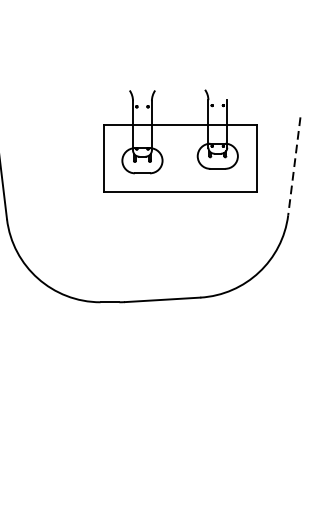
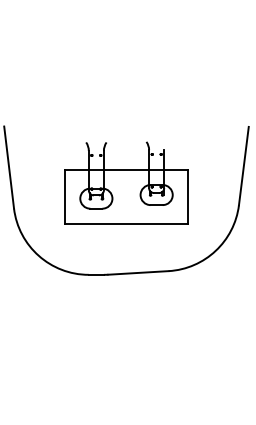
part: (180, 140) -> (126, 182), moved
line: (293, 166) -> (243, 166), dashed -> solid

